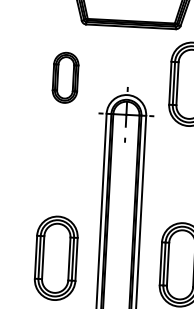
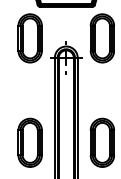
part: (64, 77) -> (29, 38), size x1.67

